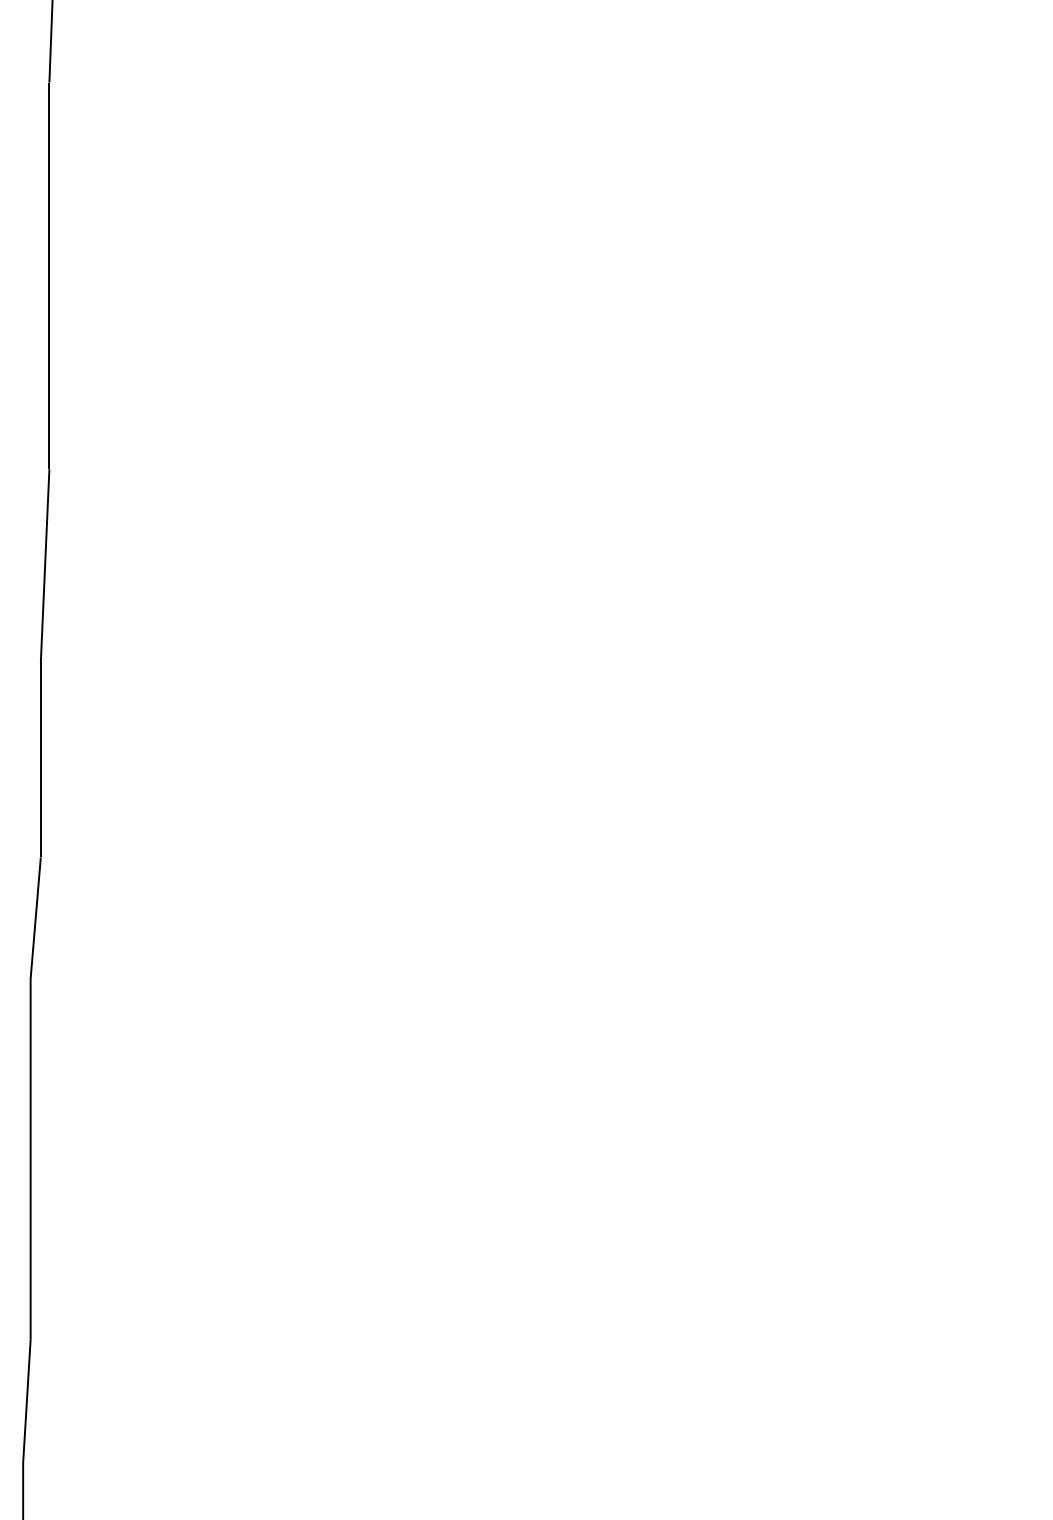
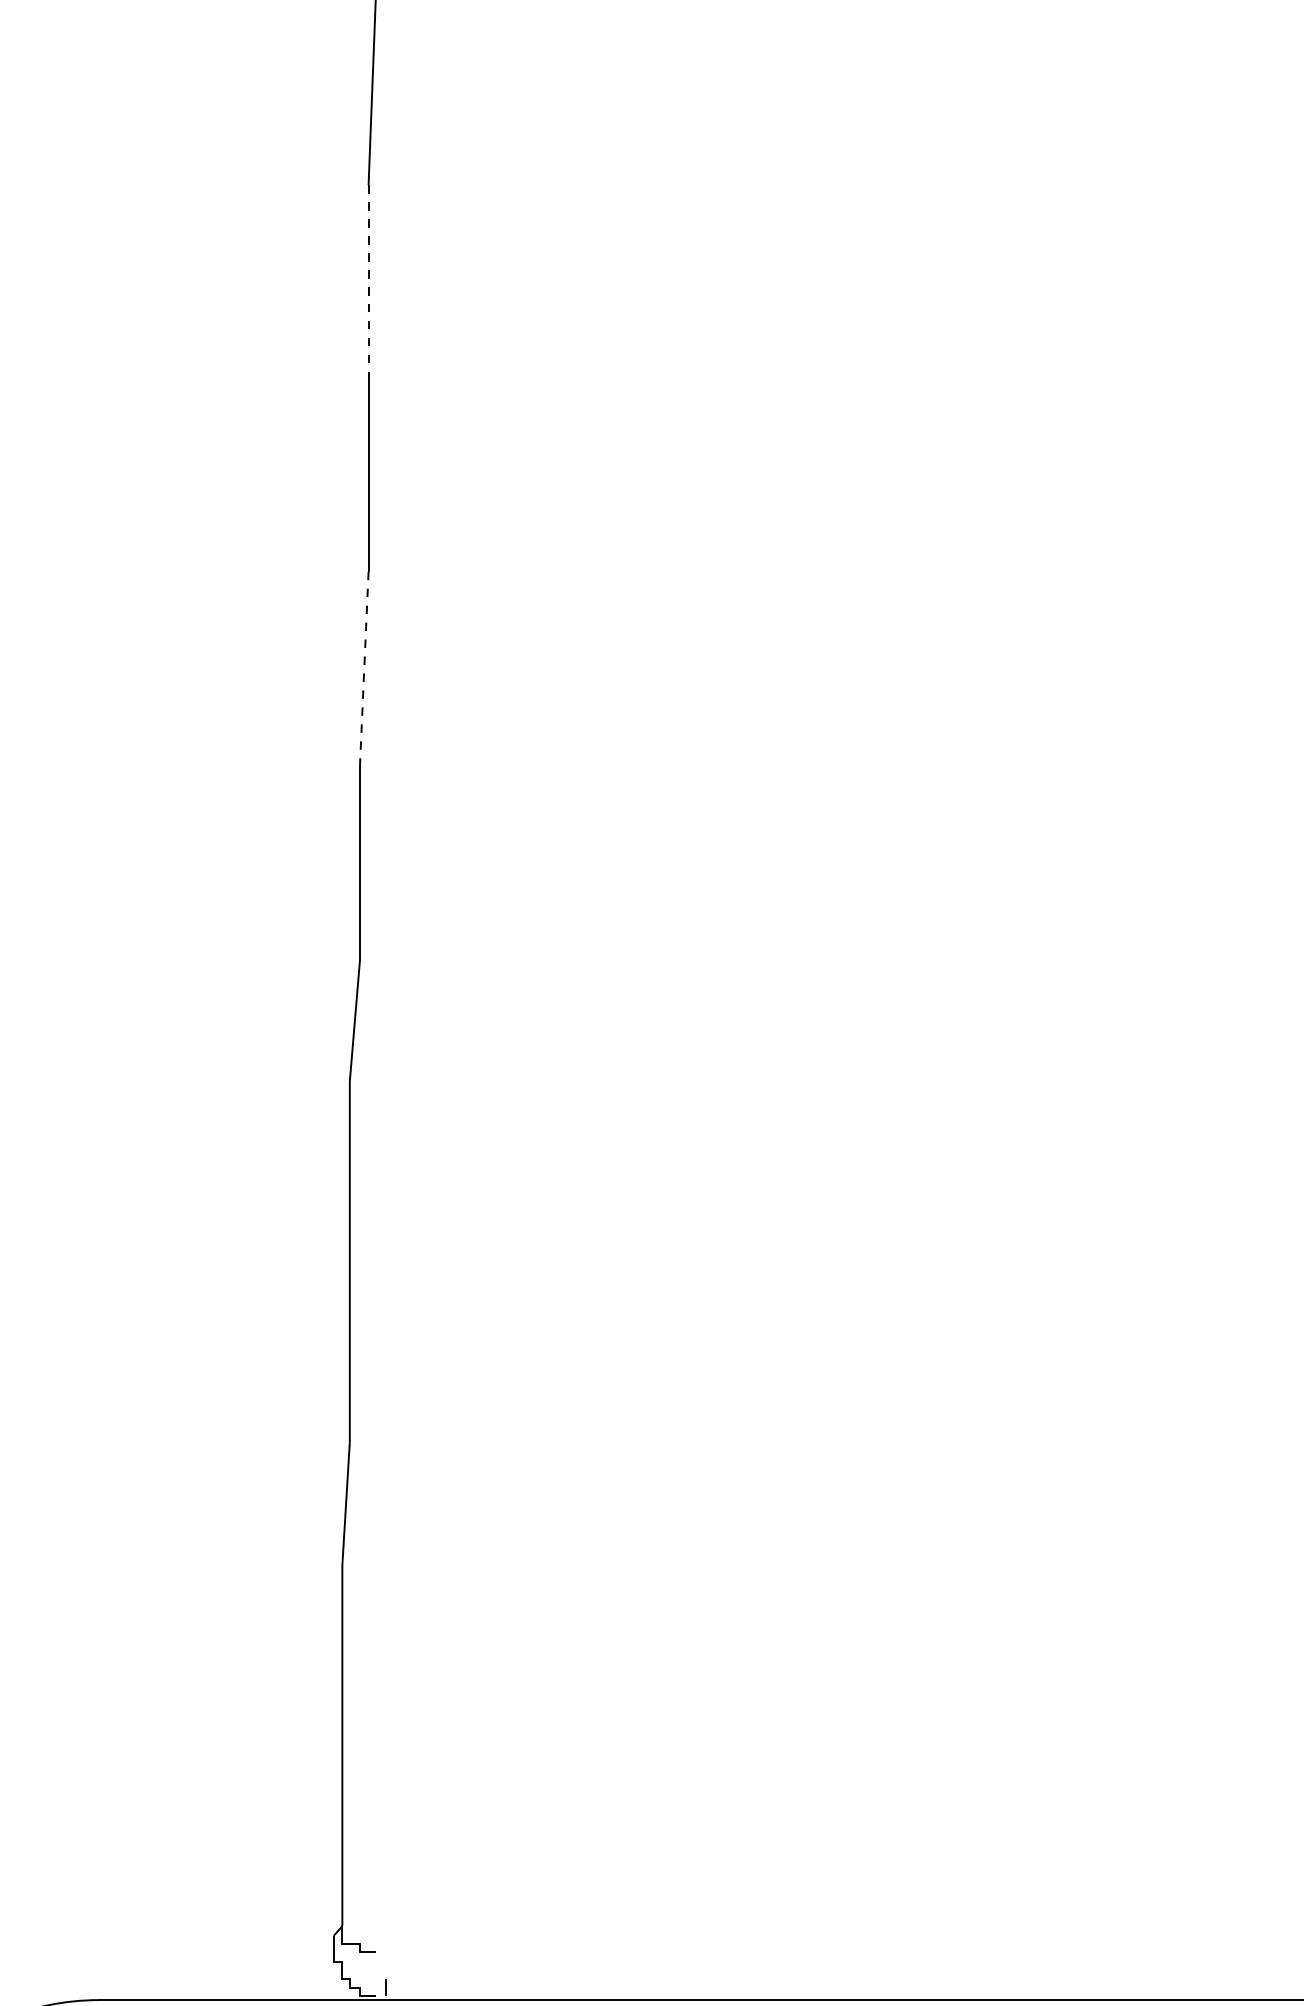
line: (49, 179) -> (368, 281), solid -> dashed
line: (45, 566) -> (364, 668), solid -> dashed

